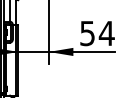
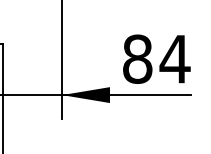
text: (87, 33) -> (137, 59), 54 -> 84

